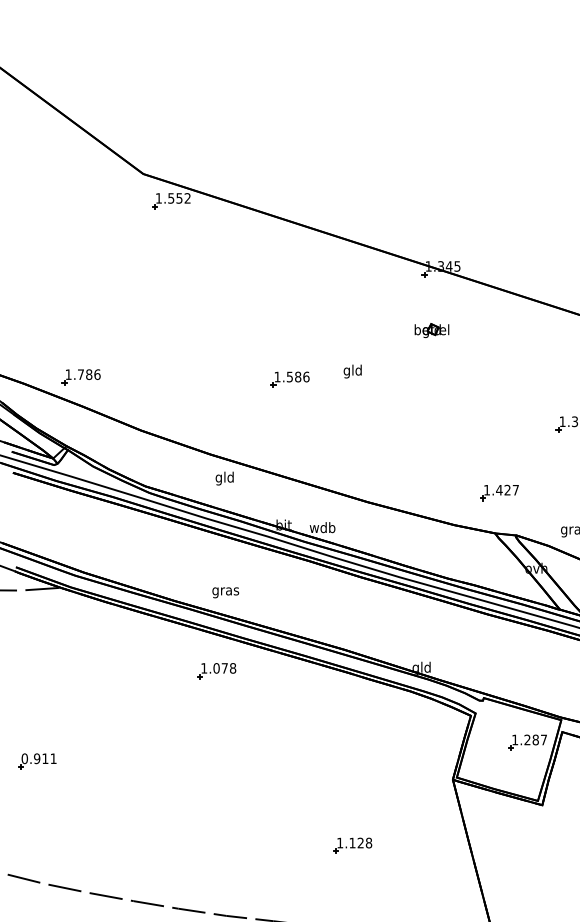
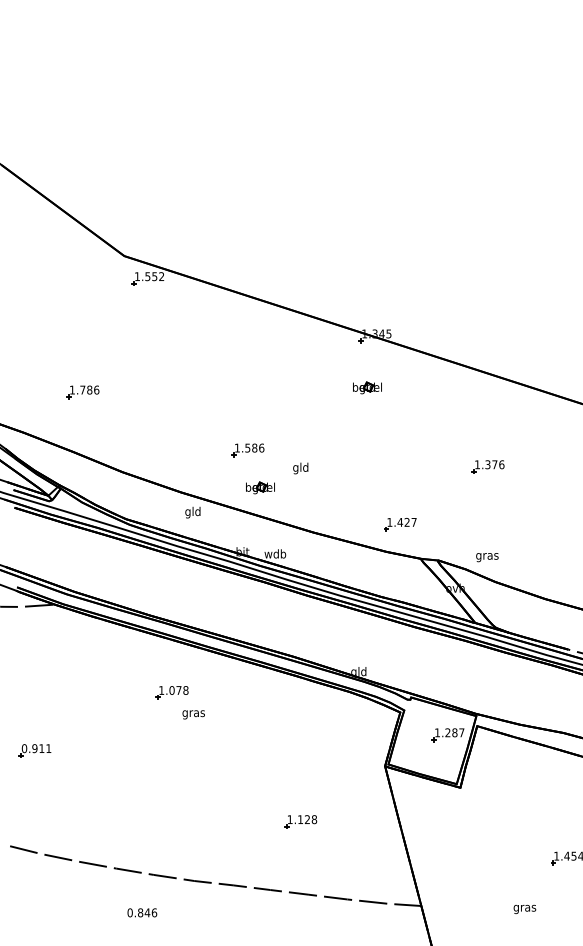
text: (352, 371) -> (300, 468), moved
part: (80, 377) -> (82, 392), moved
part: (289, 379) -> (247, 450), moved
part: (304, 448) -> (260, 487), added
part: (499, 492) -> (400, 524), moved
text: (225, 592) -> (193, 714), moved
part: (215, 670) -> (171, 692), moved

